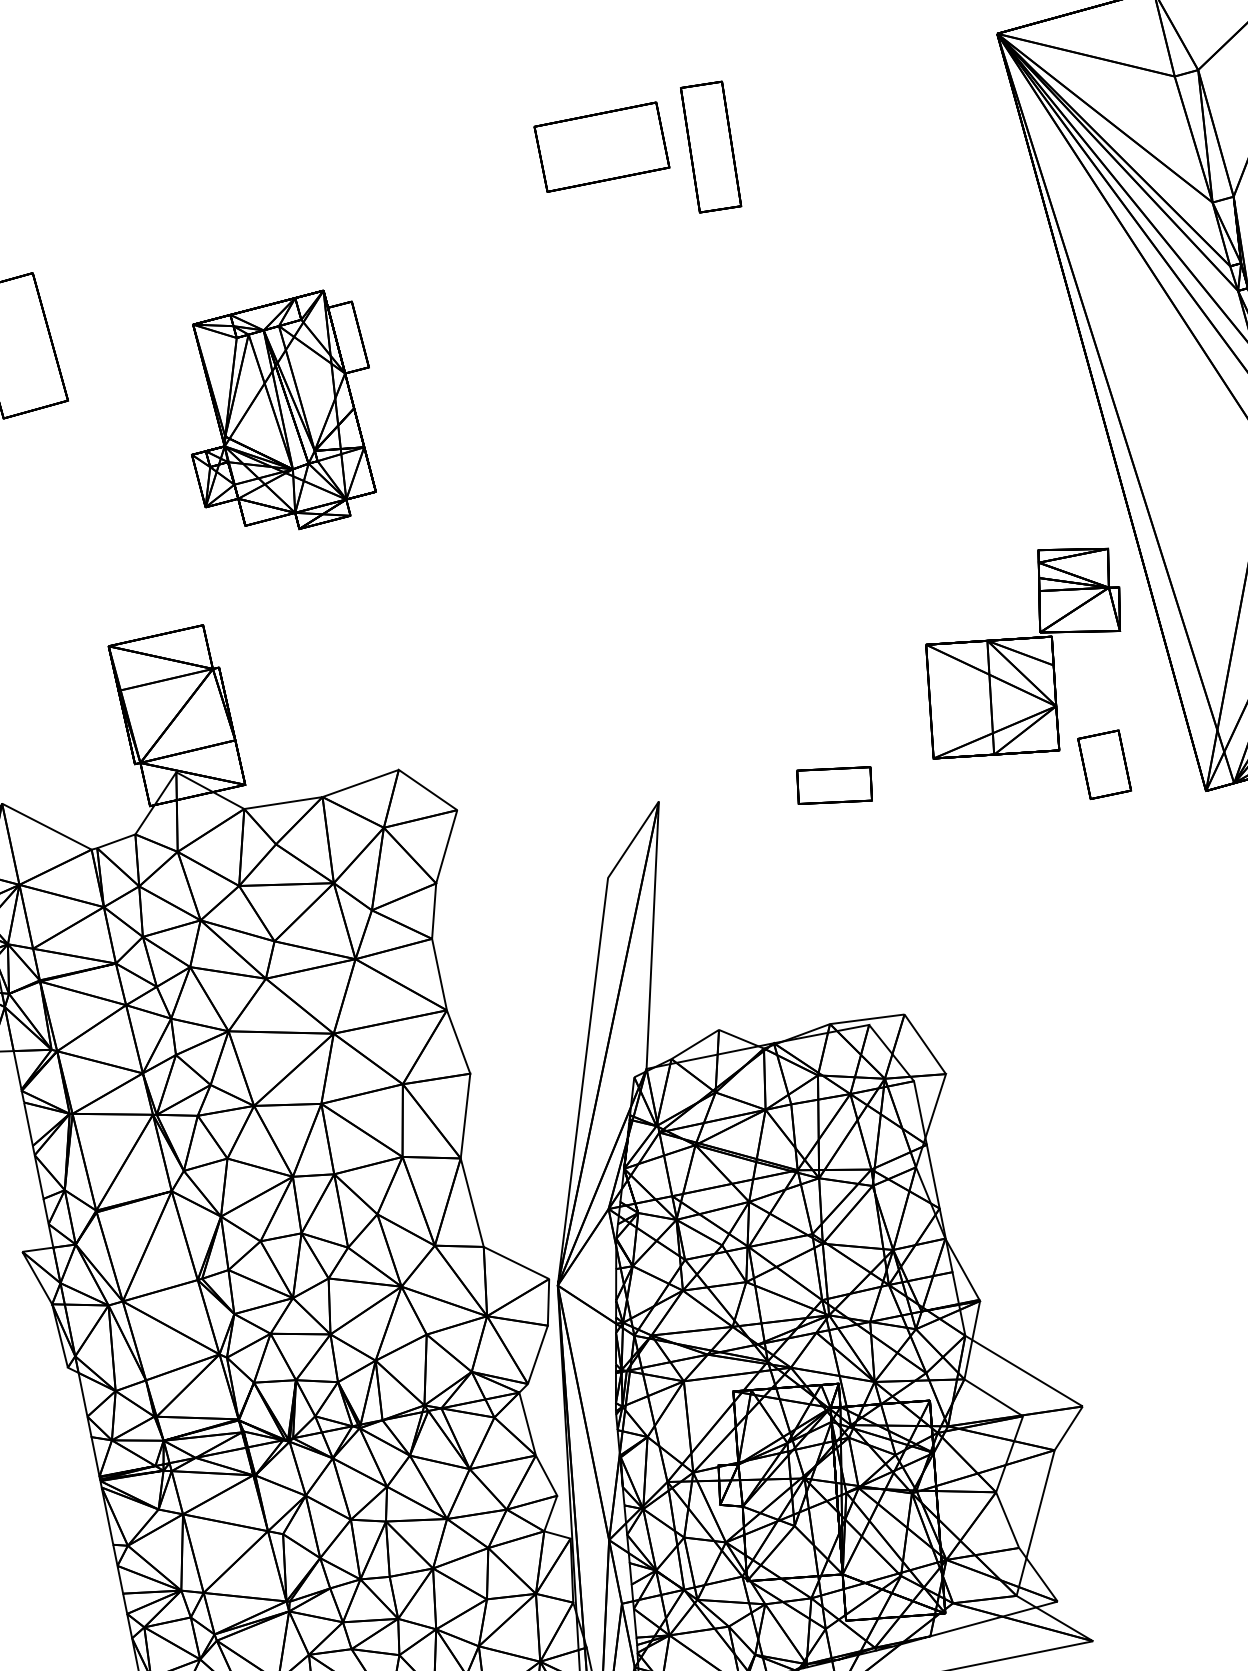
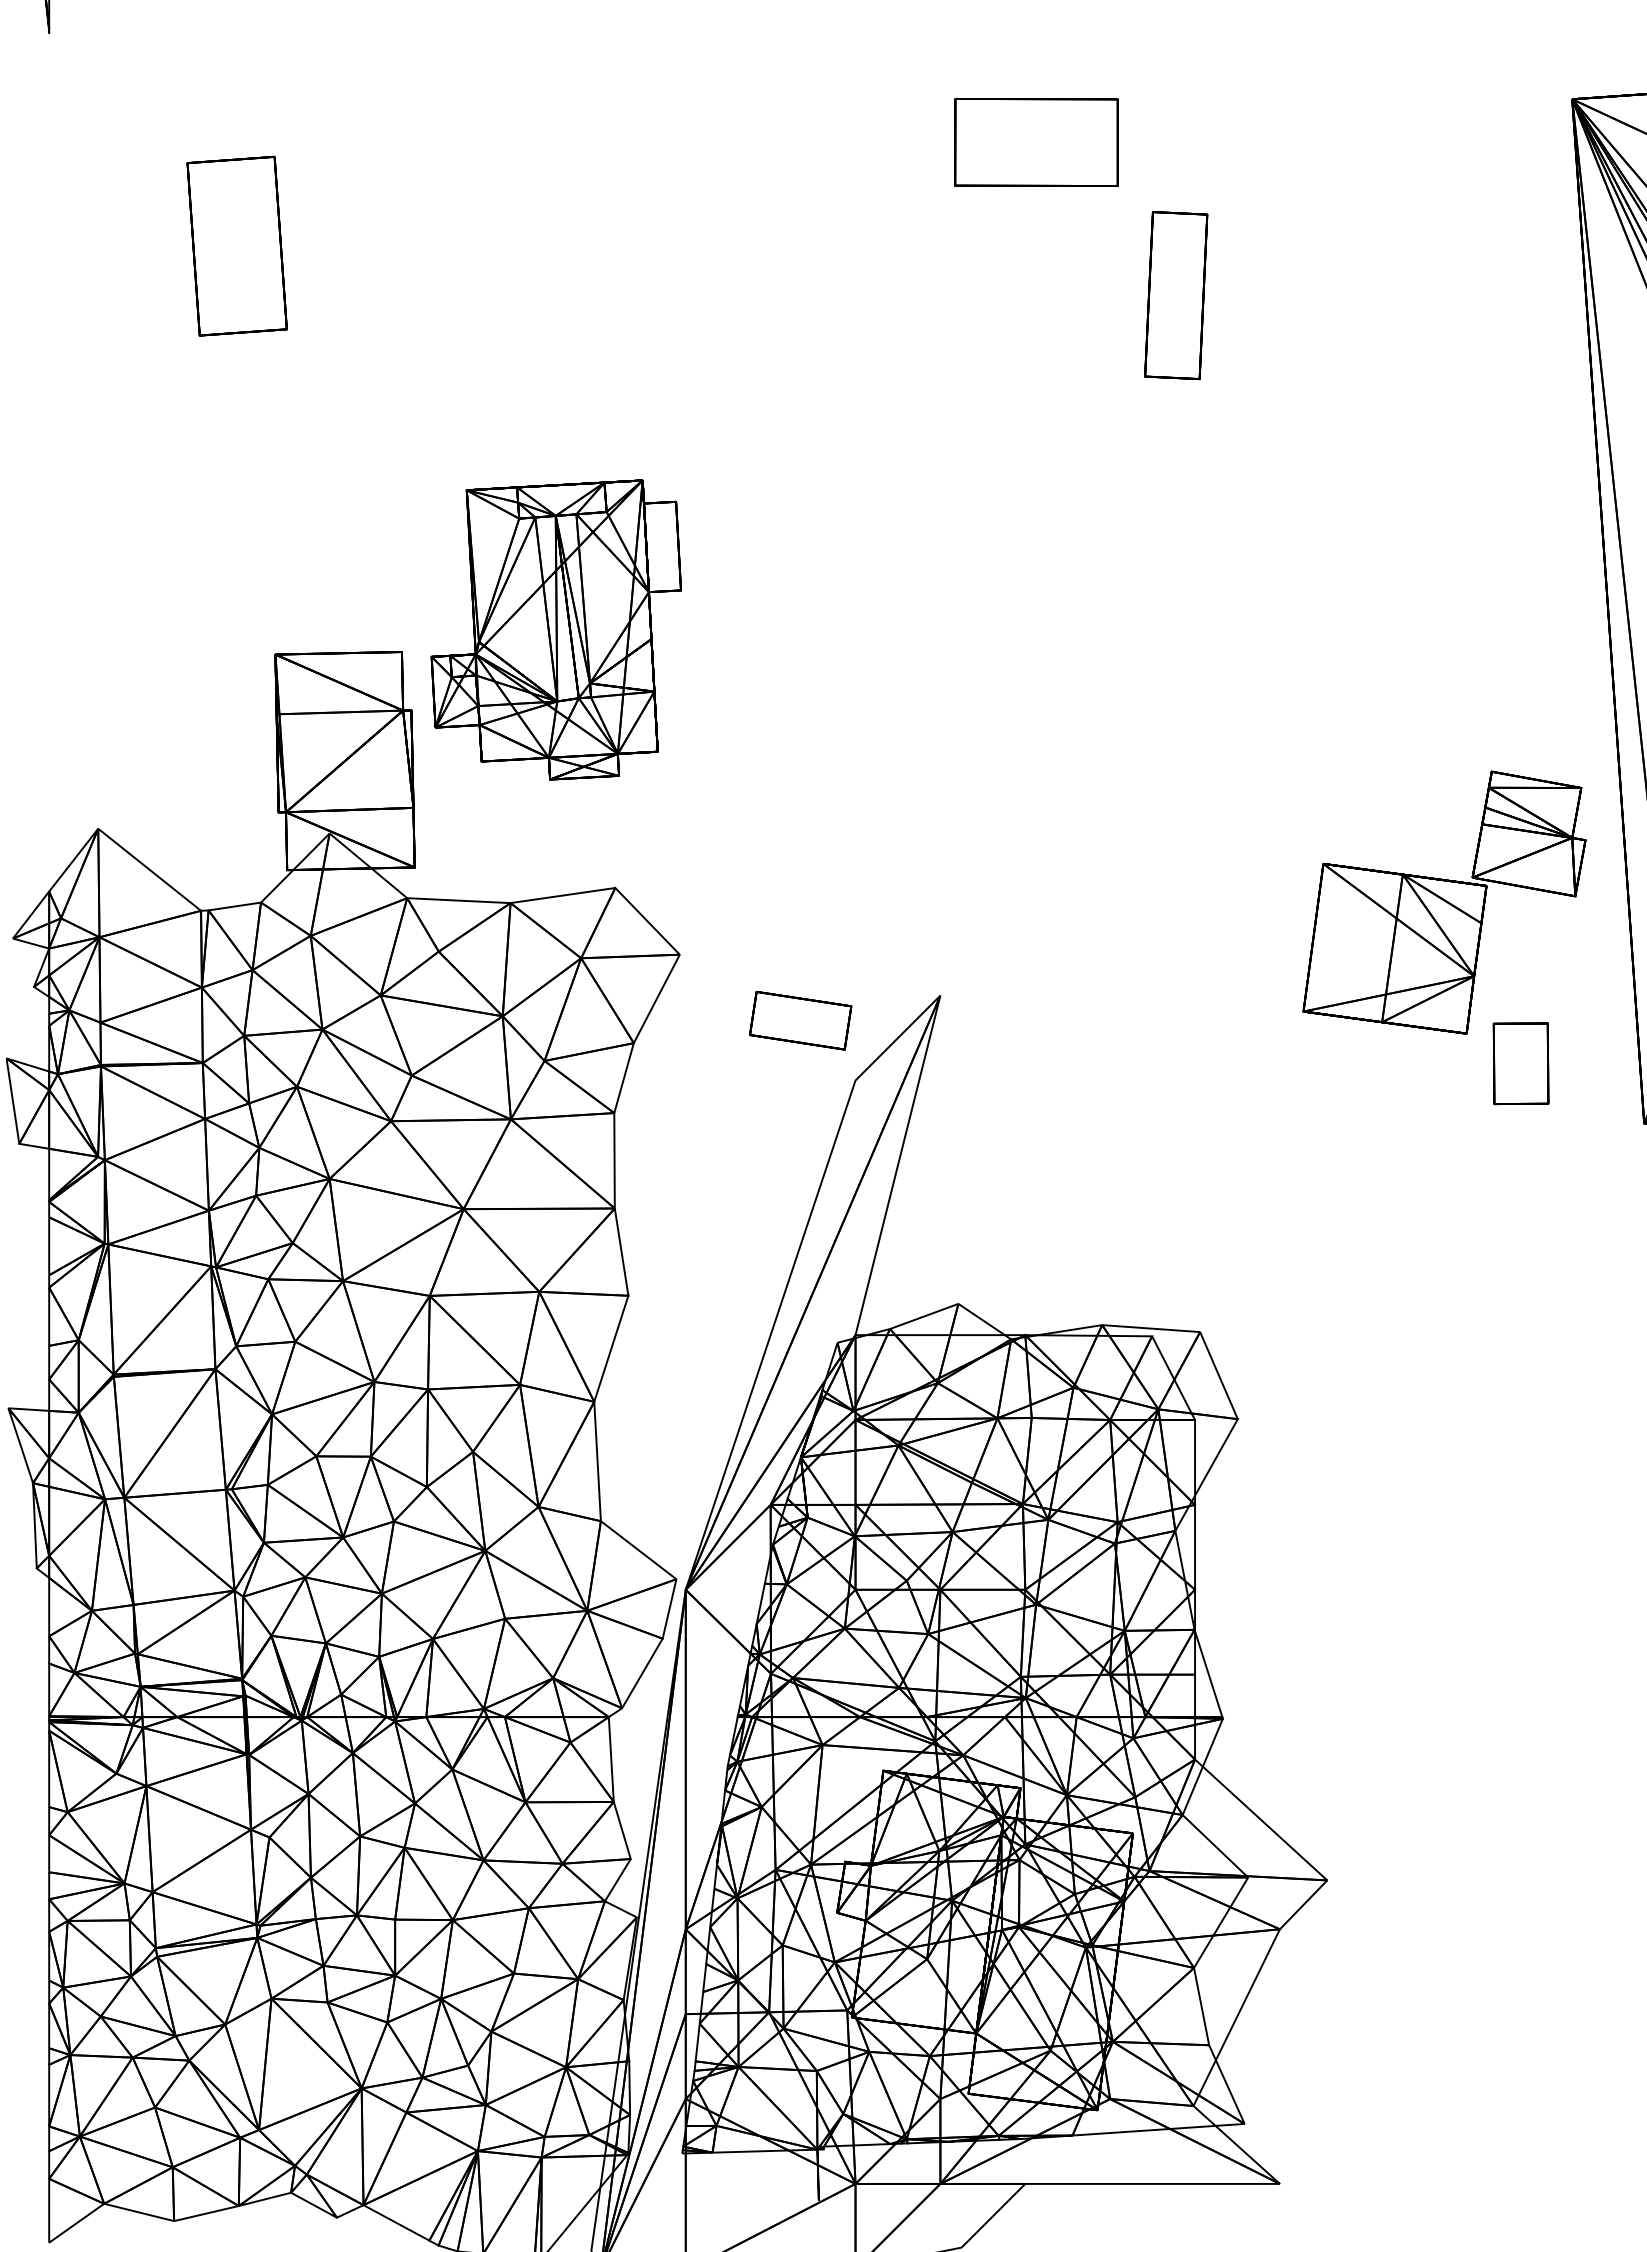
part: (711, 147) -> (1176, 295), moved
part: (280, 415) -> (555, 629), moved
part: (834, 785) -> (800, 1020), moved

